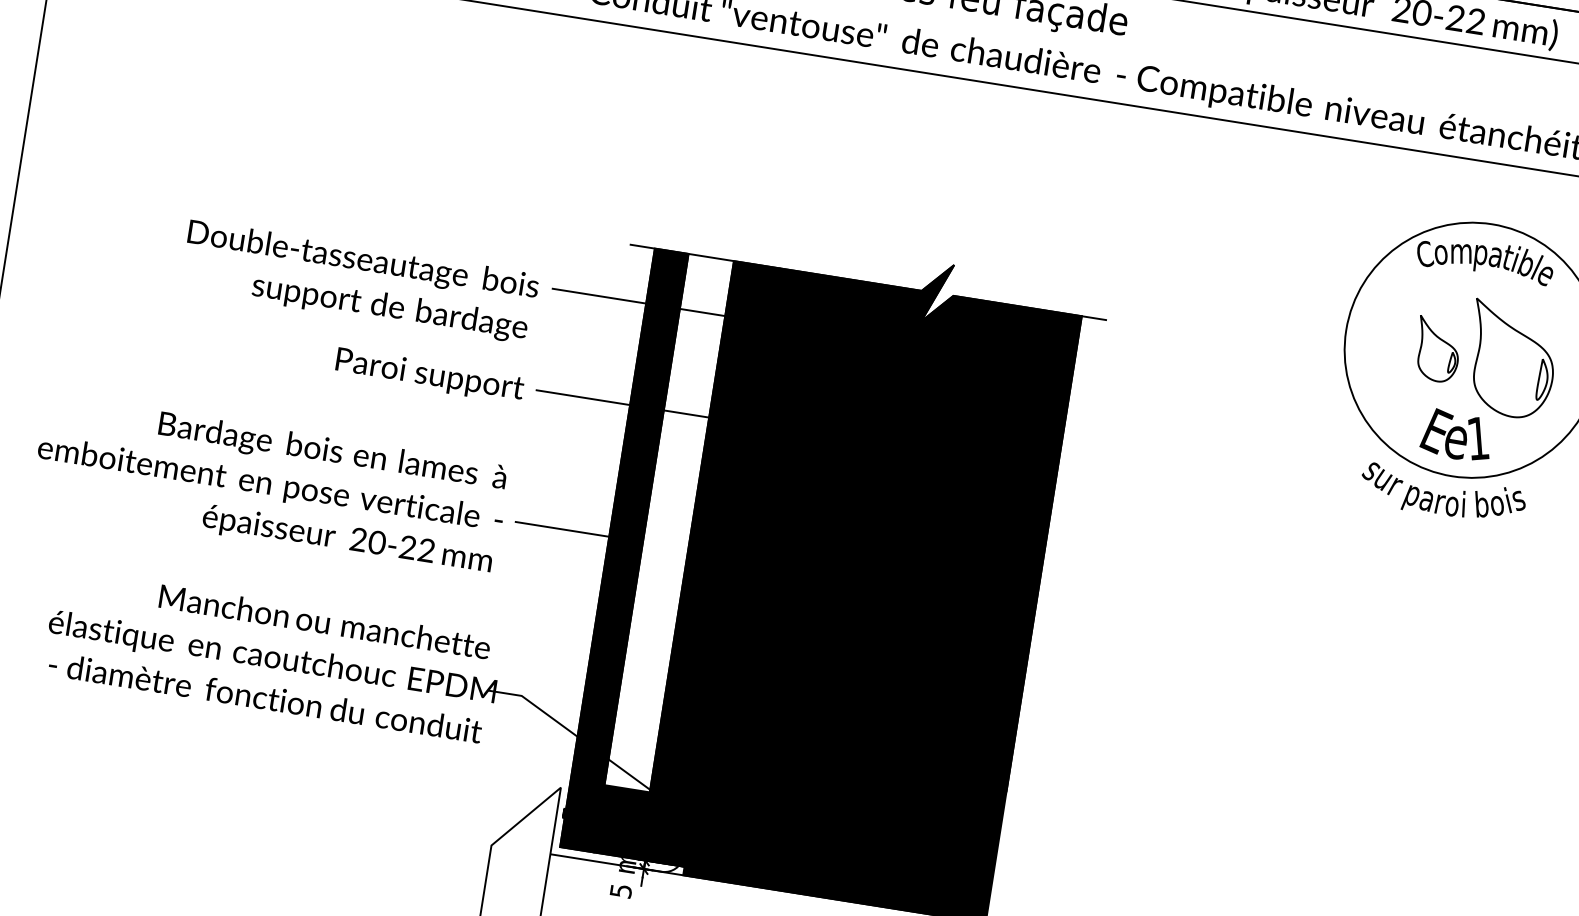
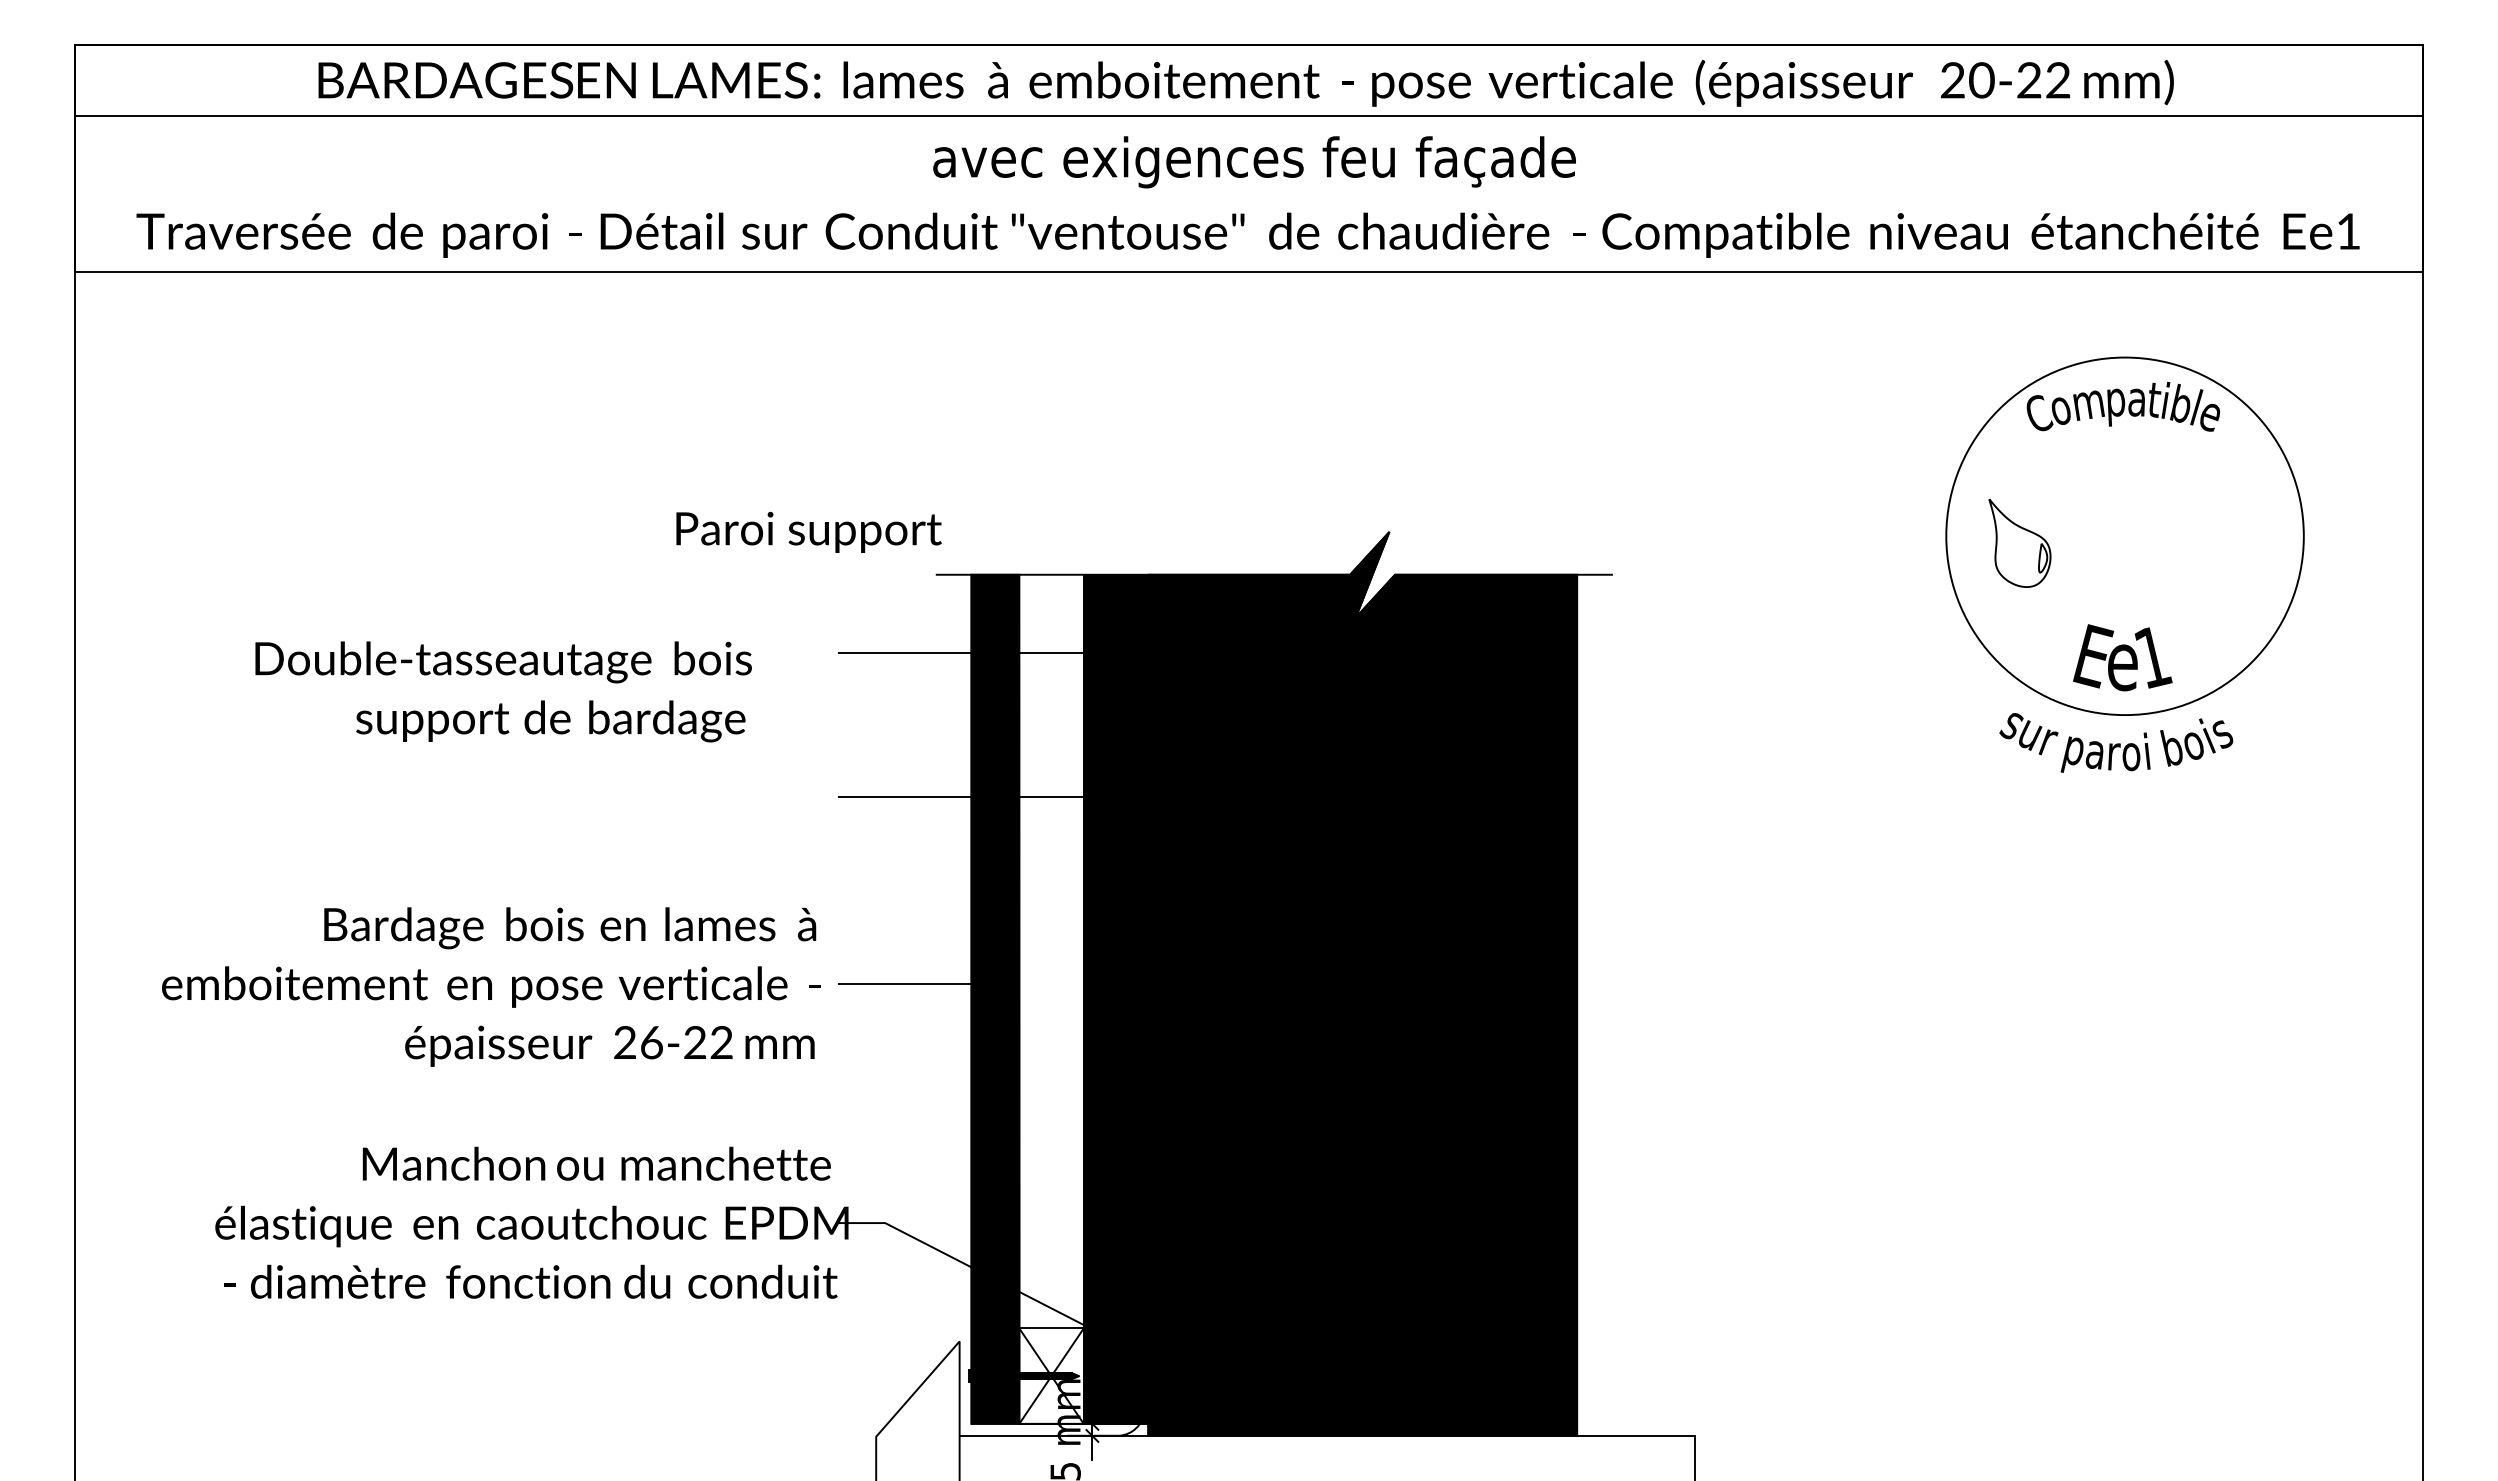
text: (359, 281) -> (503, 691), moved
part: (1437, 349) -> (2019, 543), moved
part: (1511, 360) -> (2181, 541), removed
text: (429, 375) -> (808, 531), moved
text: (377, 542) -> (651, 1042), 20-22 -> 26-22
fill: (621, 821) -> (1051, 1375), removed

